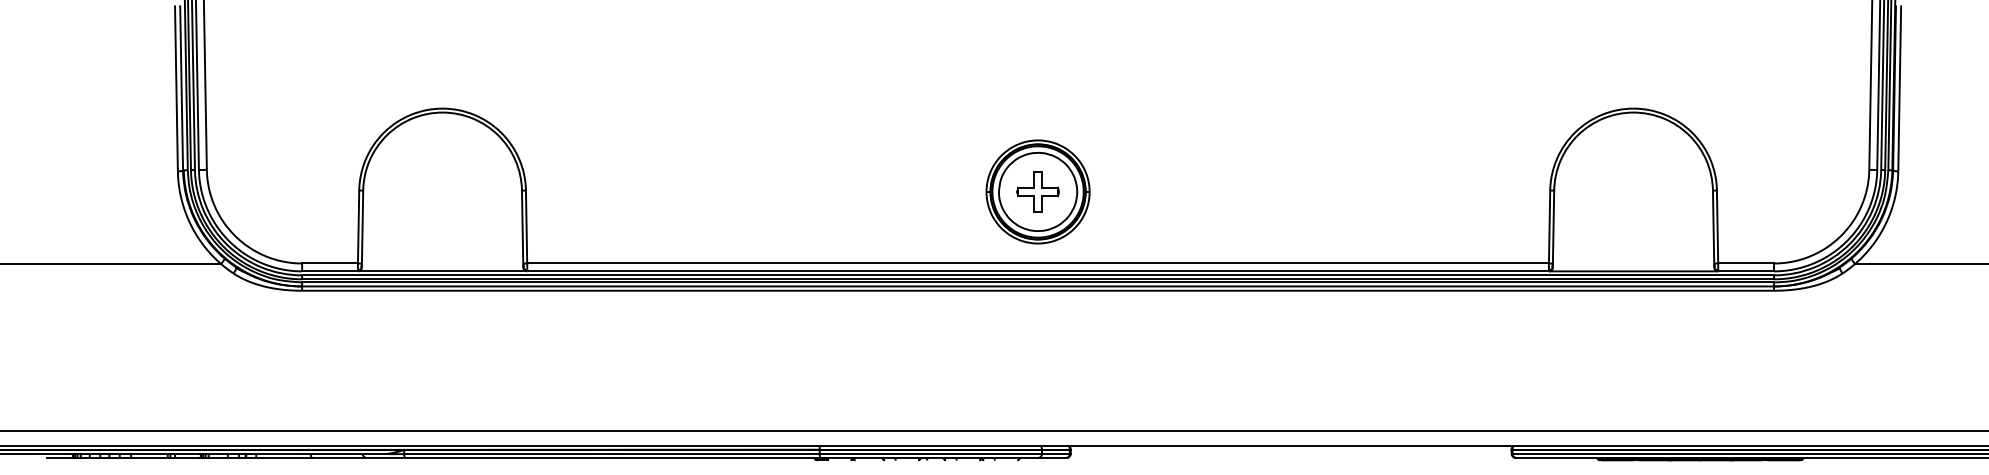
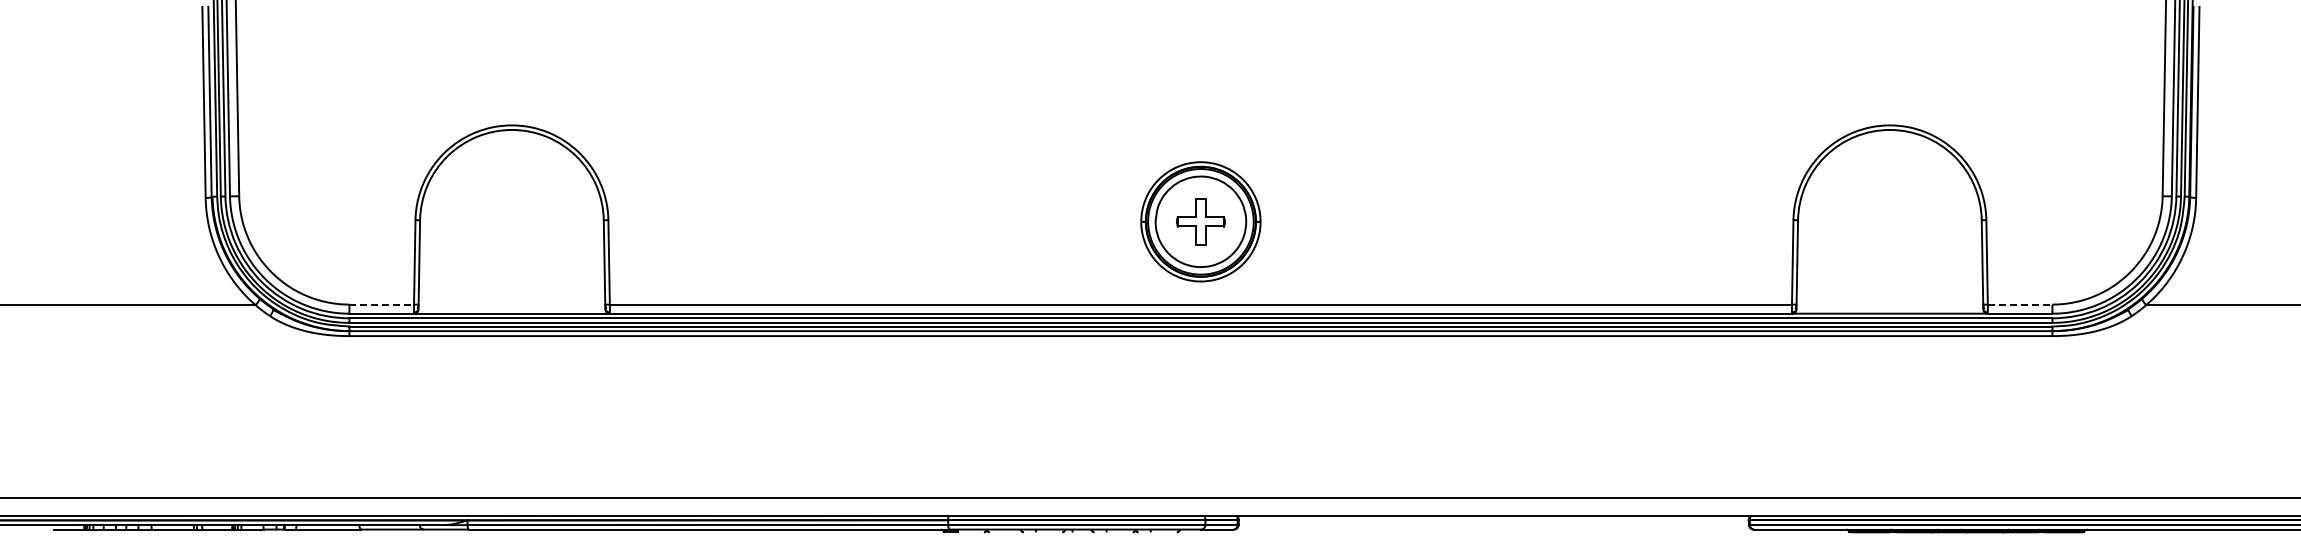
line: (330, 263) -> (382, 304), solid -> dashed
line: (1746, 263) -> (2020, 304), solid -> dashed

